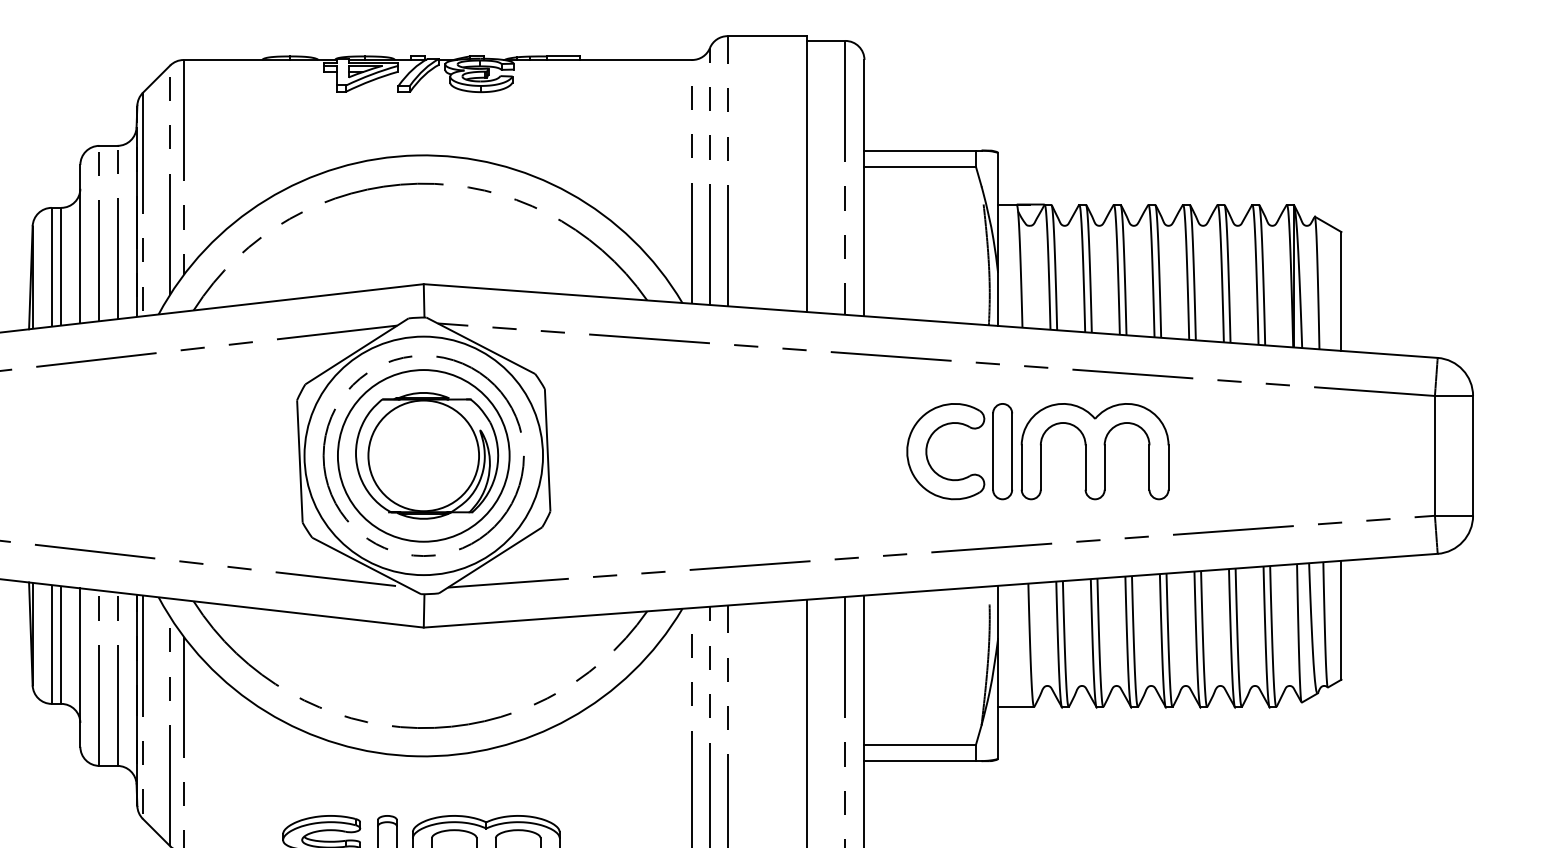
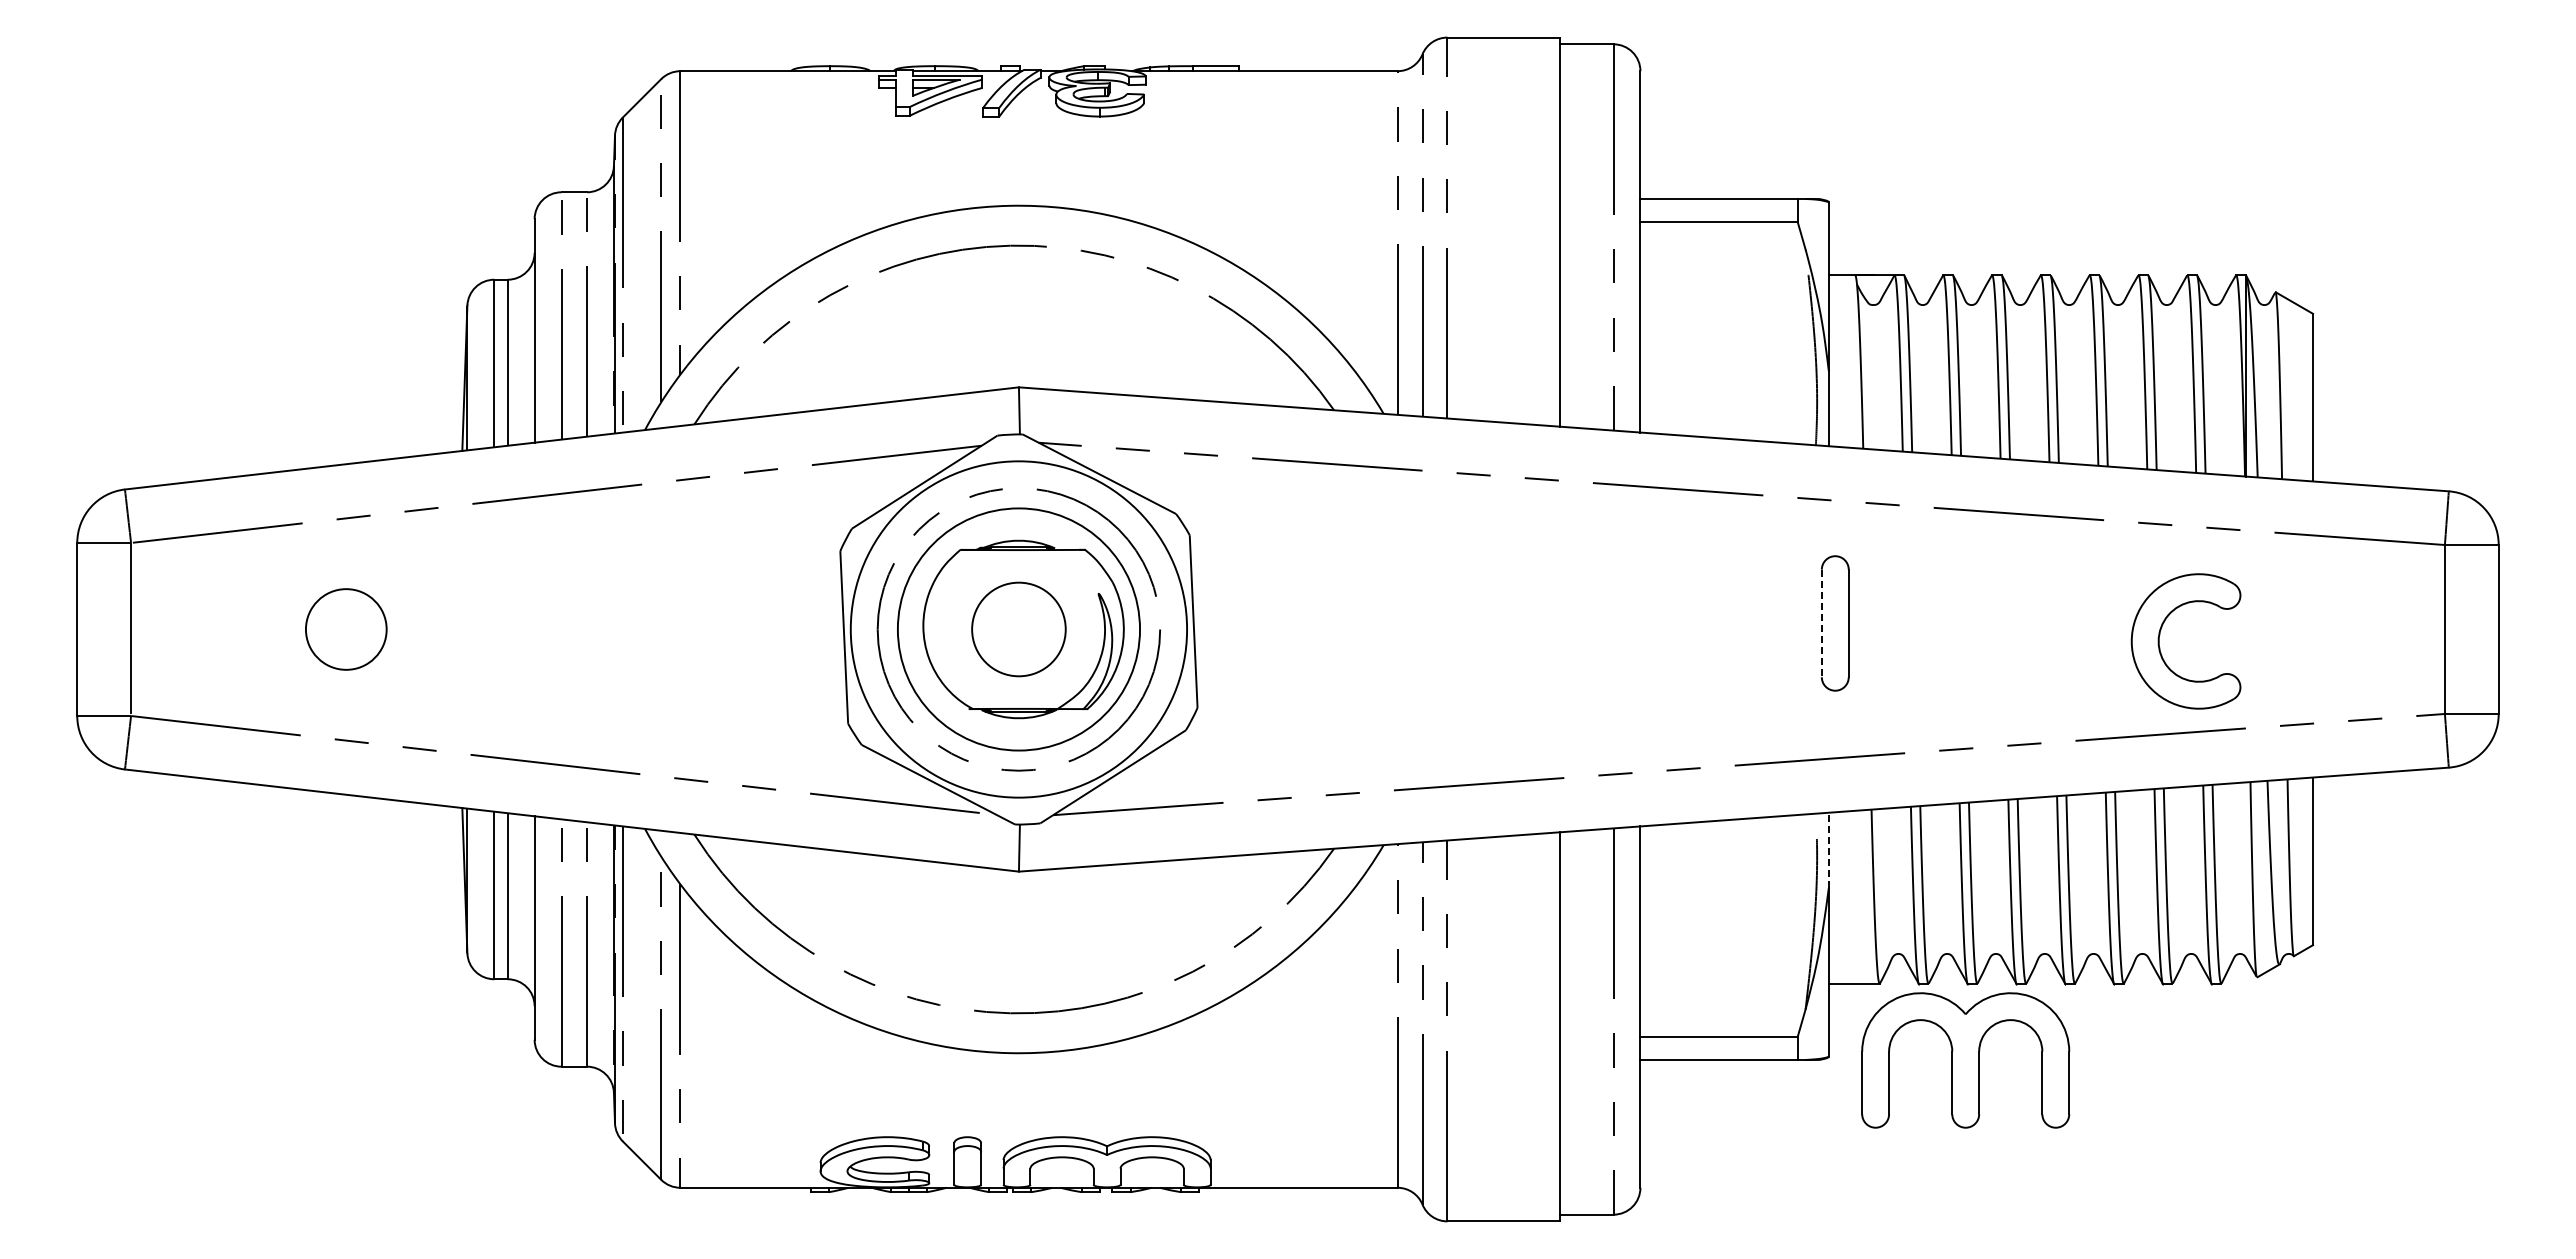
part: (927, 447) -> (2160, 635), moved
line: (992, 451) -> (1821, 623), solid -> dashed
part: (1094, 451) -> (1965, 1060), moved
circle: (423, 455) -> (1018, 629), size x0.6
line: (997, 612) -> (1828, 850), solid -> dashed

